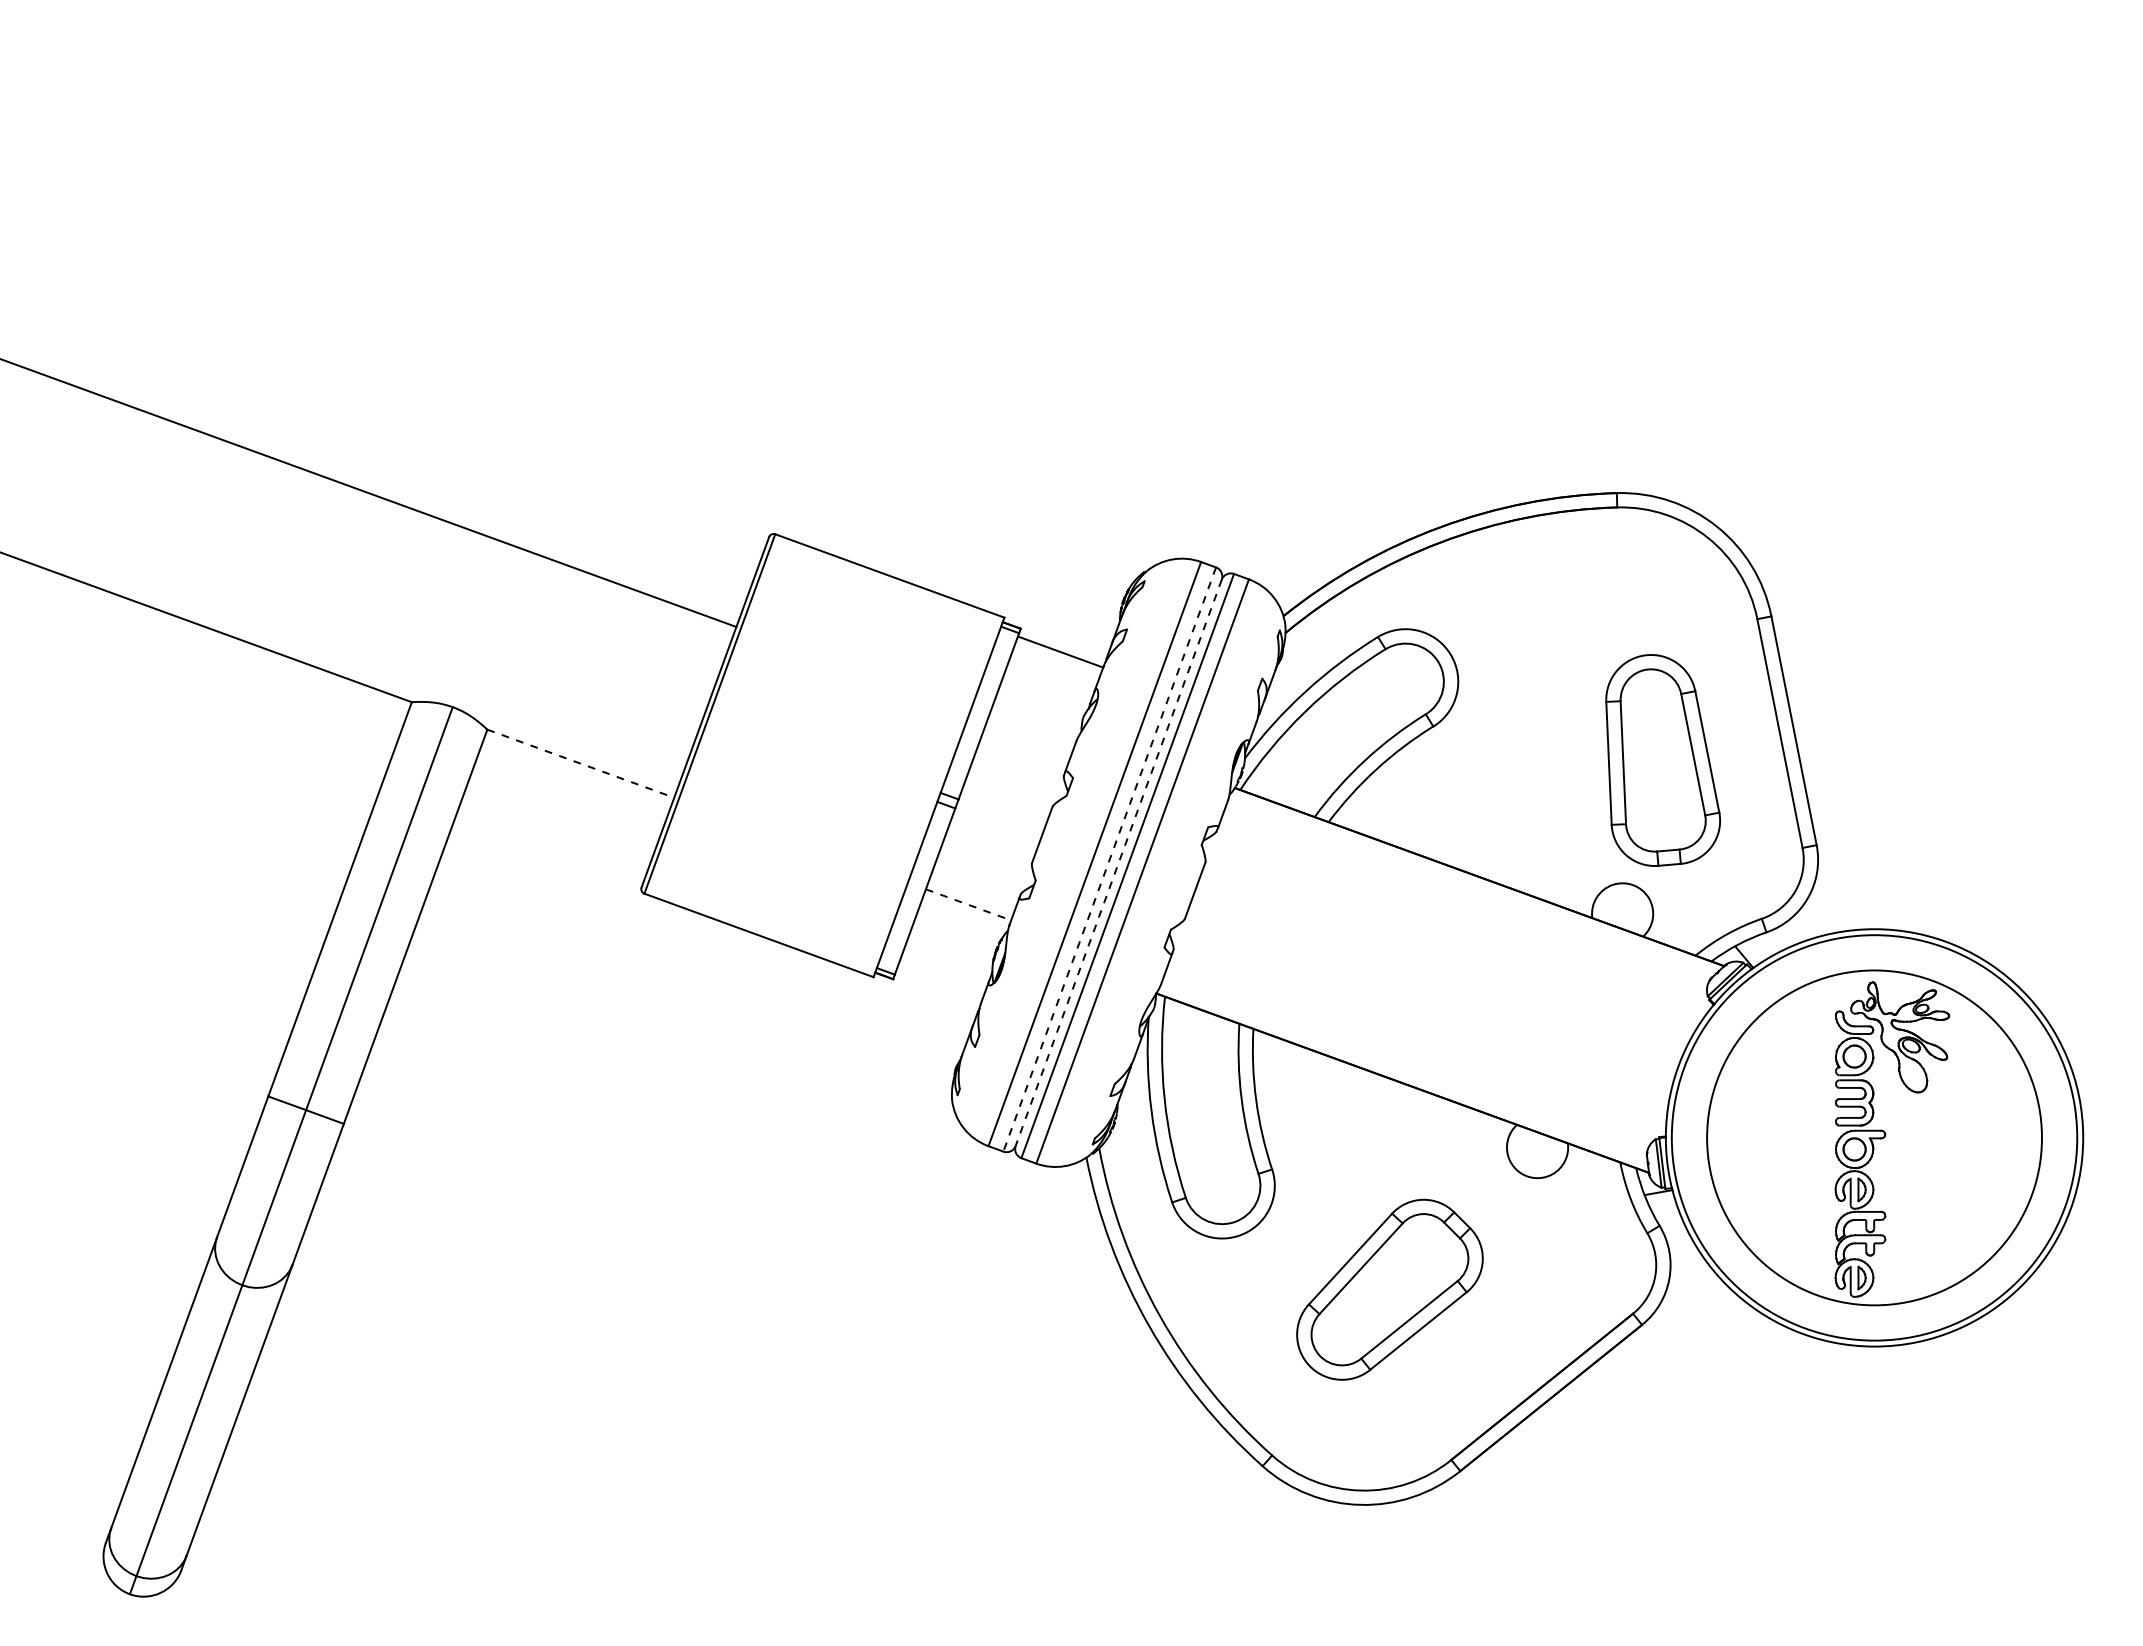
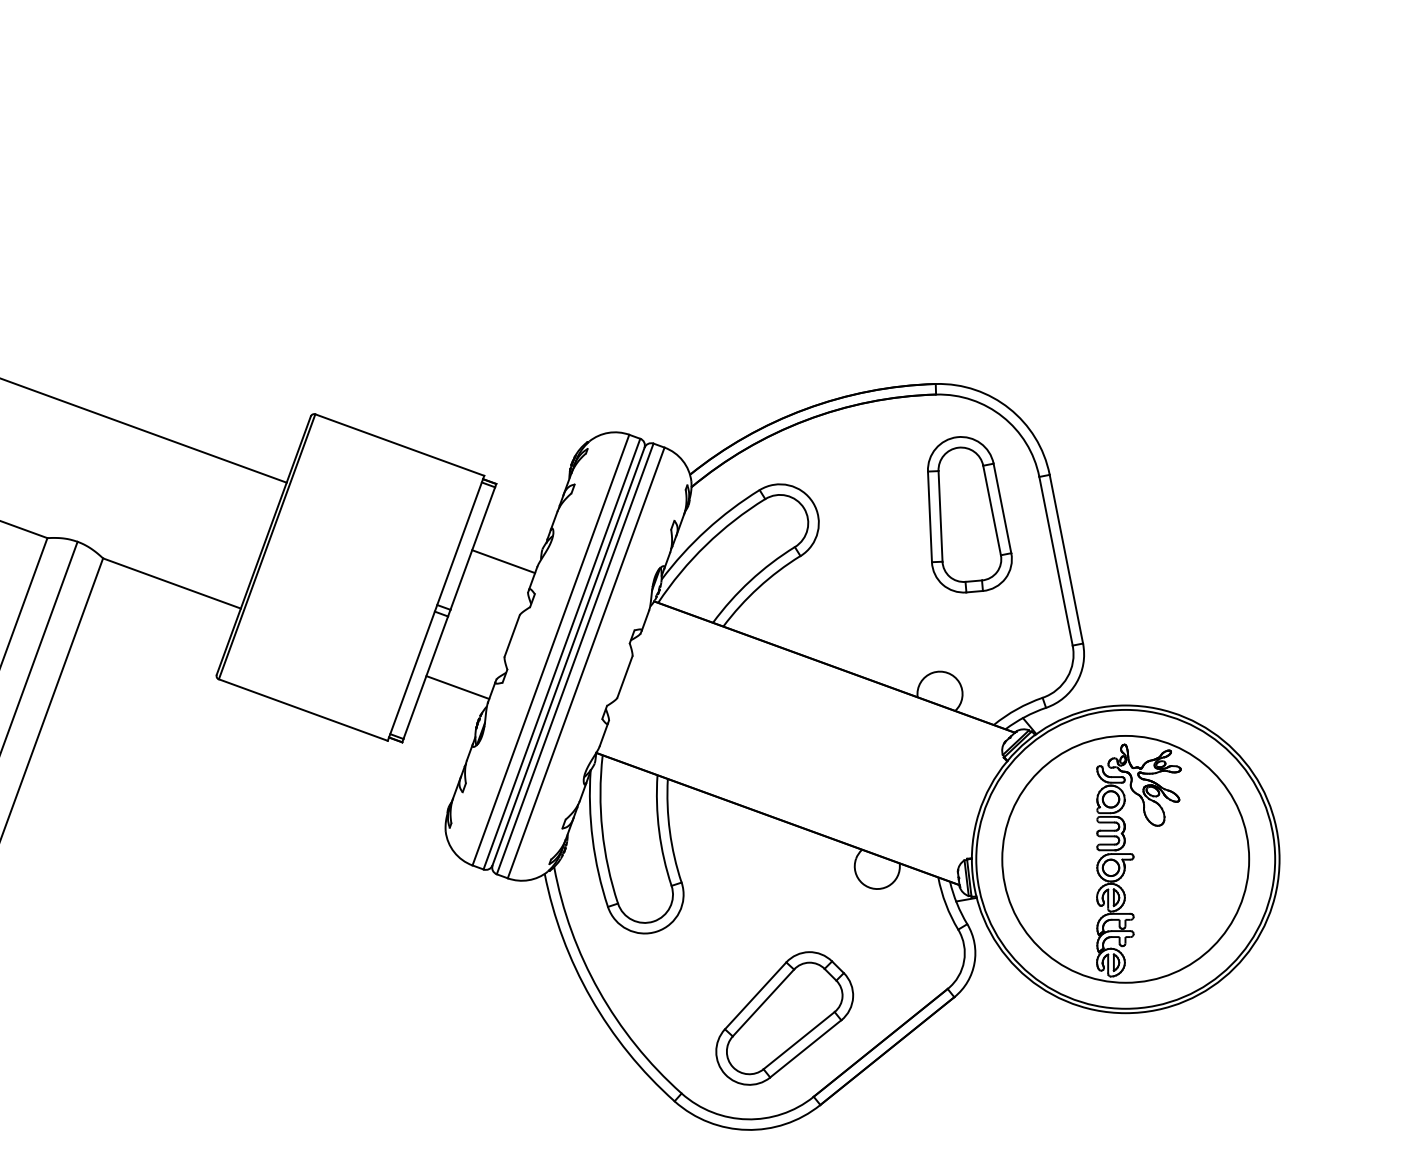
line: (1060, 651) -> (503, 561), moved
part: (1662, 760) -> (969, 514), moved
line: (581, 763) -> (172, 583), dashed -> solid
line: (1109, 859) -> (561, 654), dashed -> solid
line: (1118, 863) -> (568, 657), dashed -> solid
line: (969, 905) -> (458, 688), dashed -> solid
part: (1389, 1289) -> (784, 1018), moved

